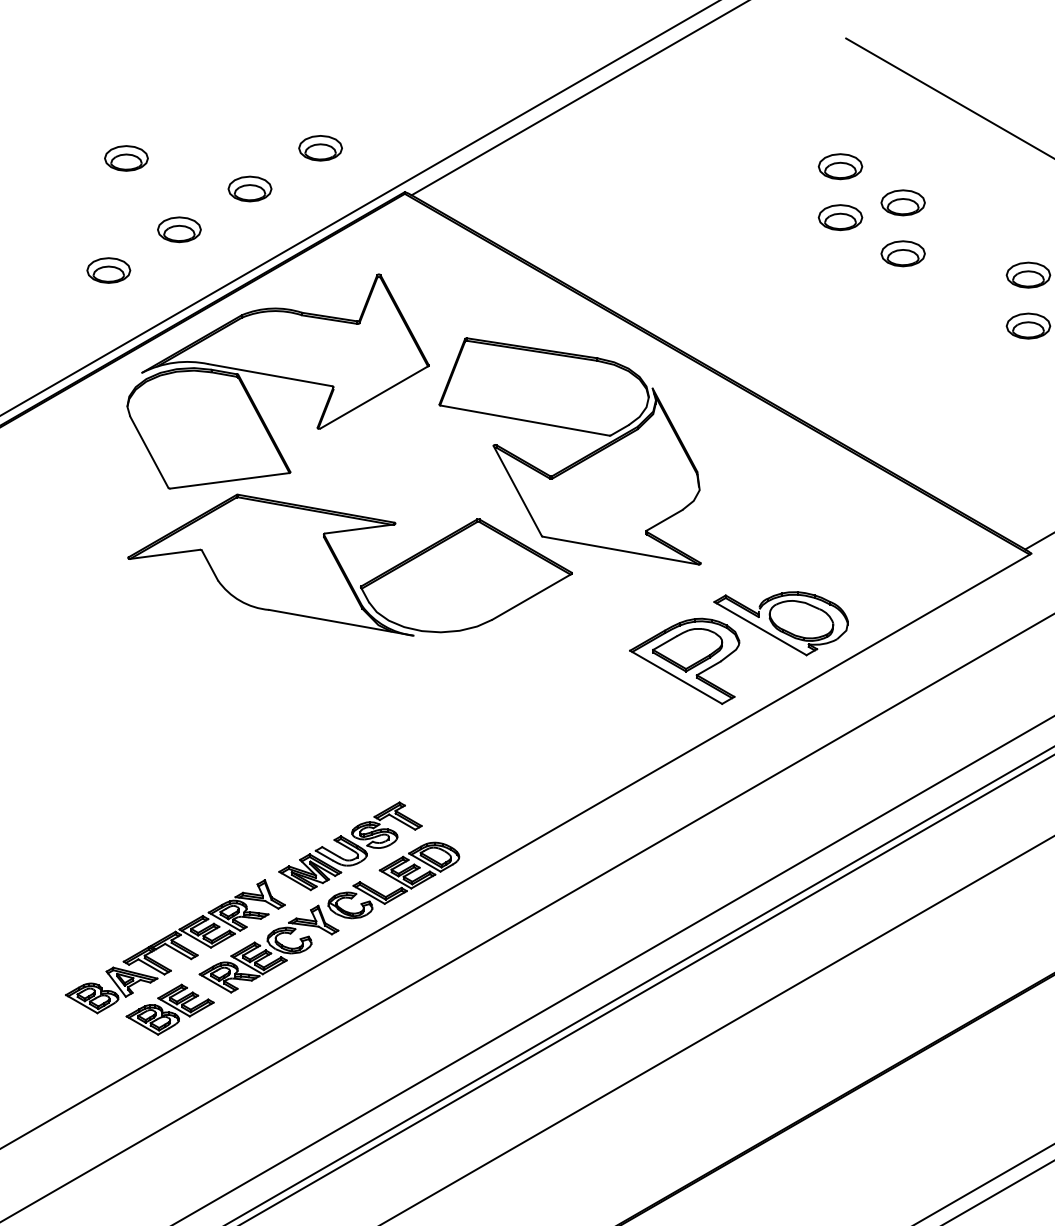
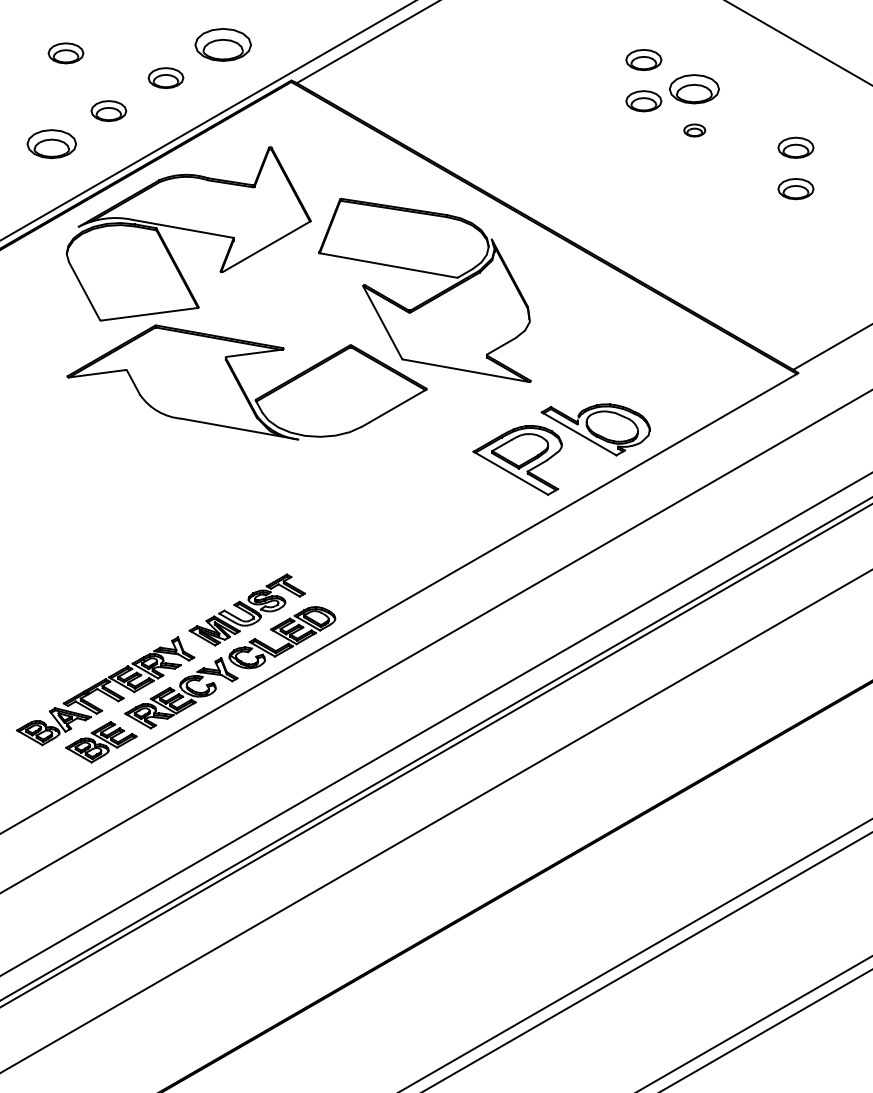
part: (319, 148) -> (222, 45), size x1.6
part: (903, 203) -> (694, 89), size x1.4
part: (903, 253) -> (694, 130), size x0.6
part: (108, 269) -> (51, 143), size x1.4

